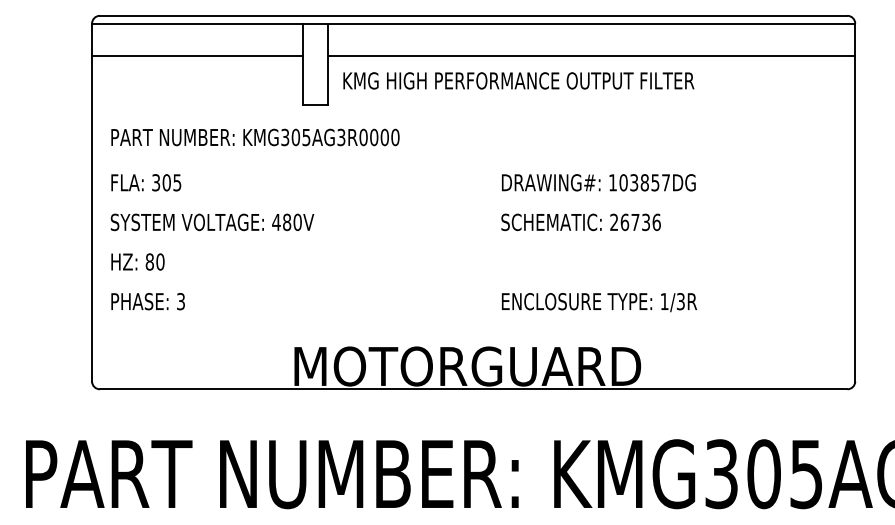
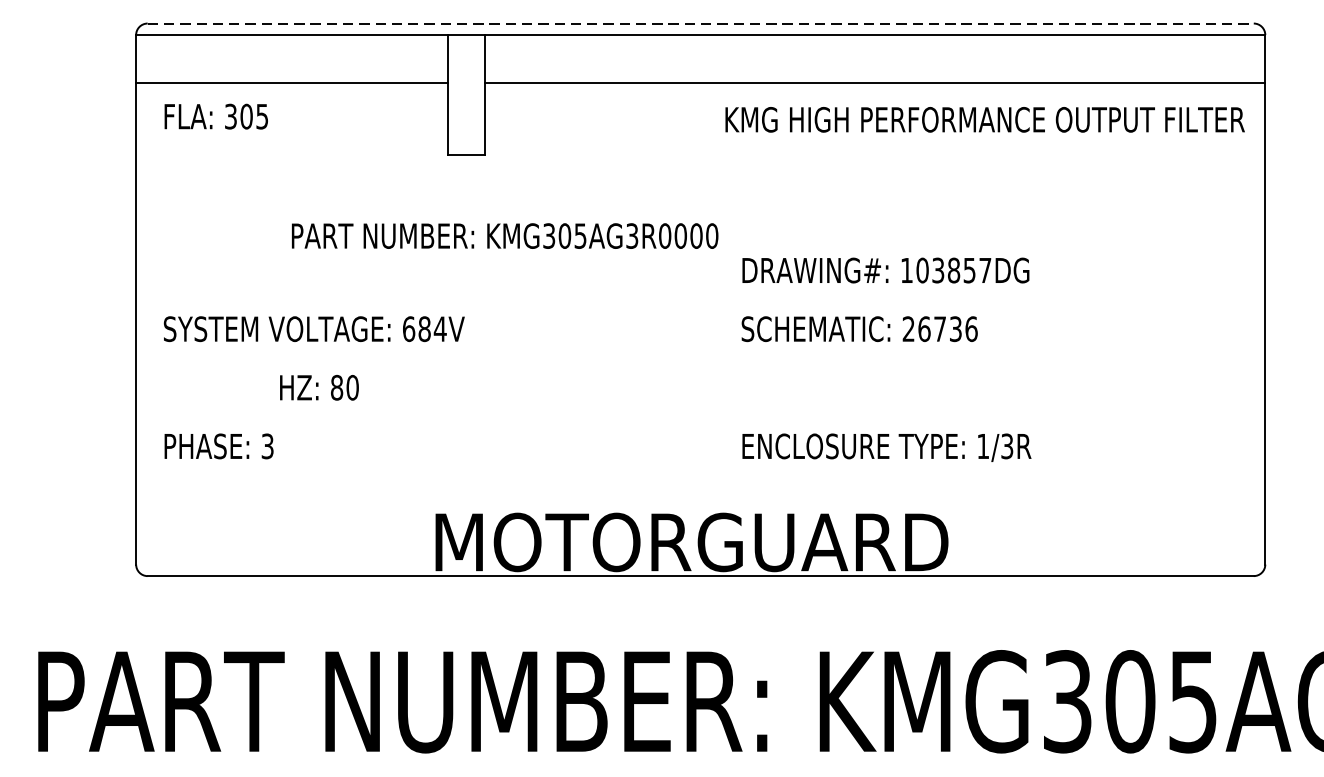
line: (473, 15) -> (700, 23), solid -> dashed
text: (518, 80) -> (984, 119), moved
text: (255, 137) -> (505, 236), moved
text: (146, 182) -> (216, 116), moved
text: (287, 222) -> (425, 329), 480V -> 684V
text: (137, 261) -> (318, 387), moved

